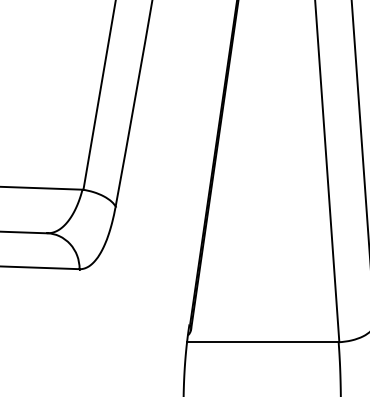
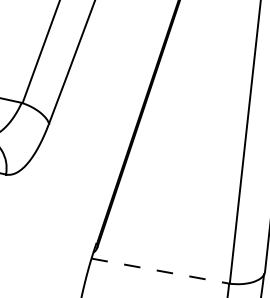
line: (262, 342) -> (159, 271), solid -> dashed

